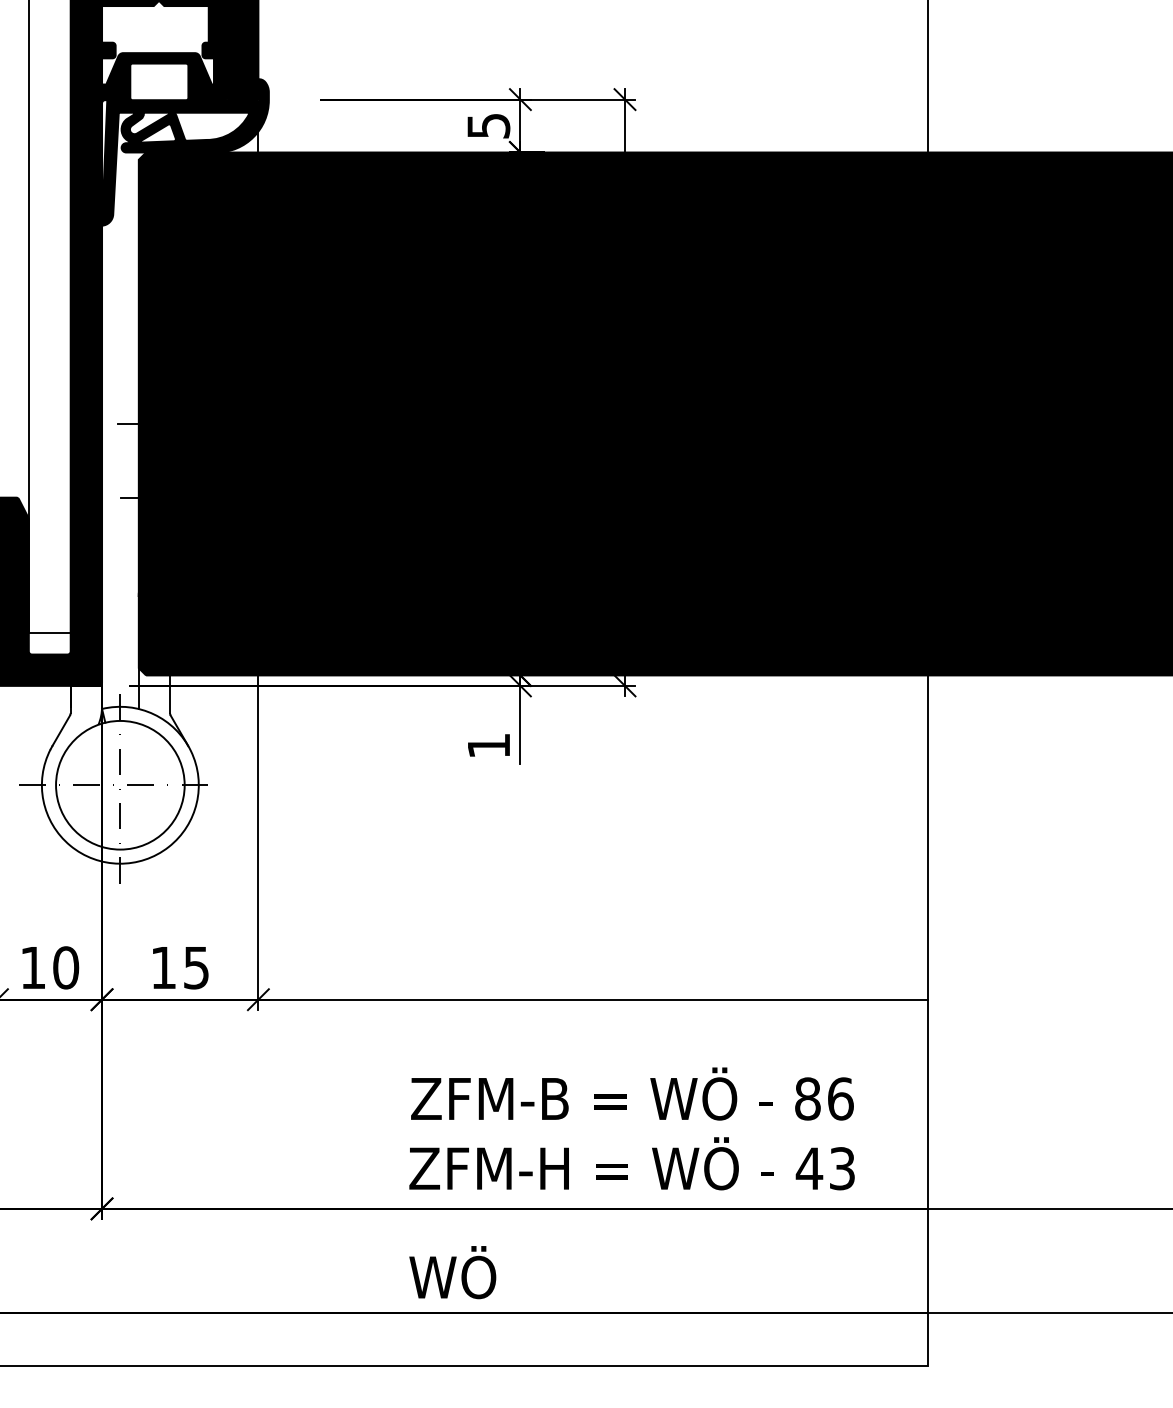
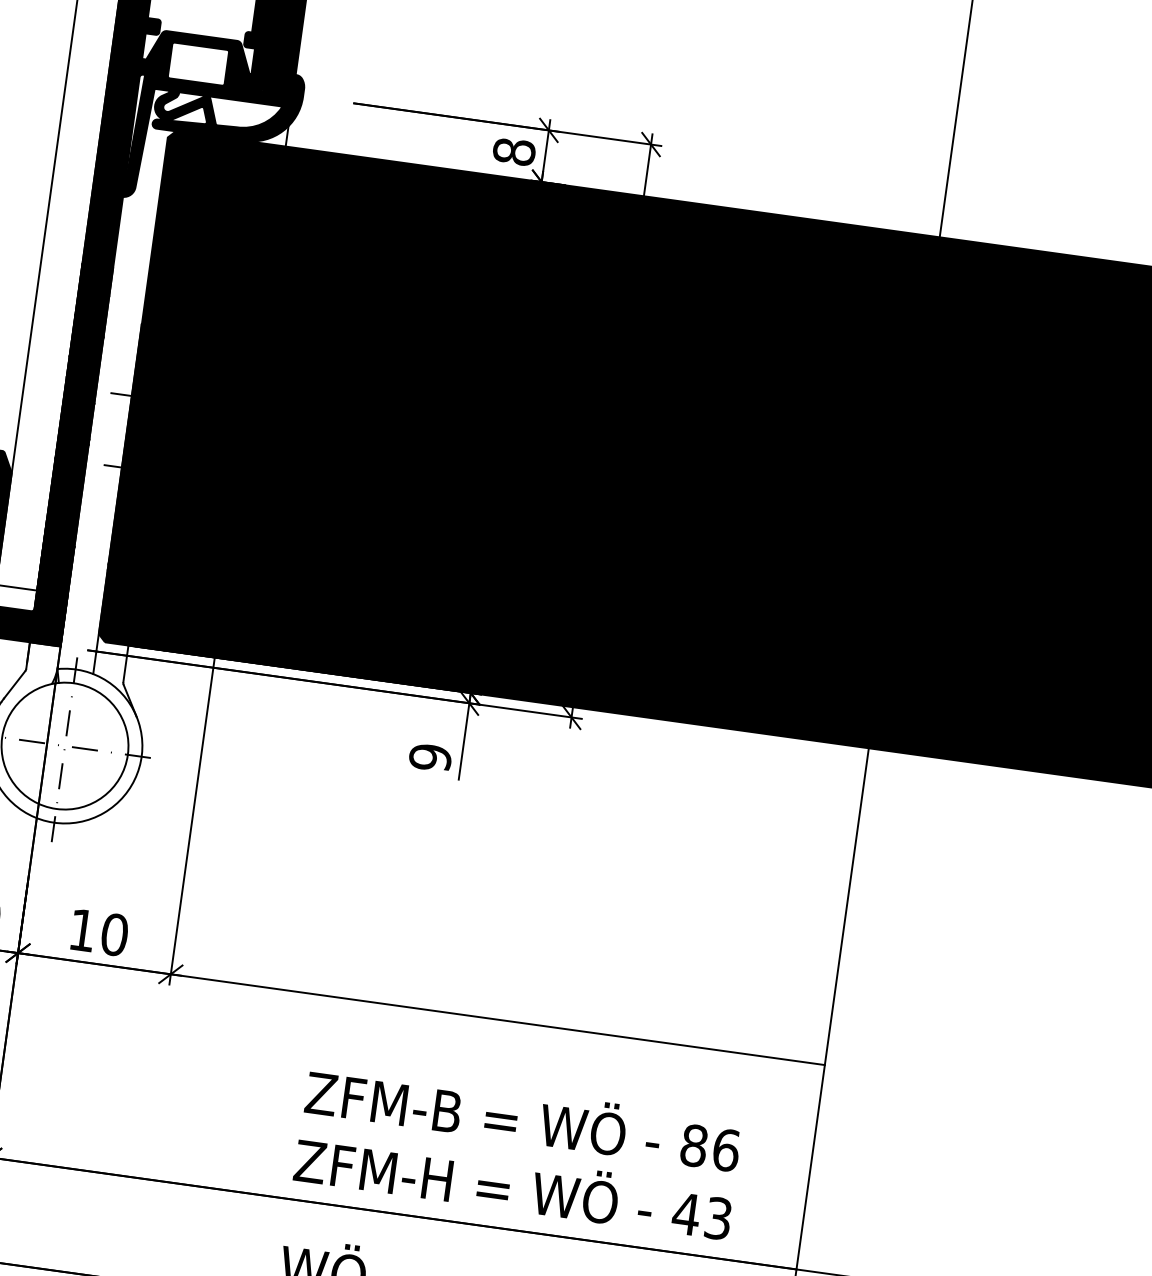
text: (488, 125) -> (514, 151), 5 -> 8
text: (488, 745) -> (430, 757), 1 -> 9
text: (196, 967) -> (114, 934), 15 -> 10

